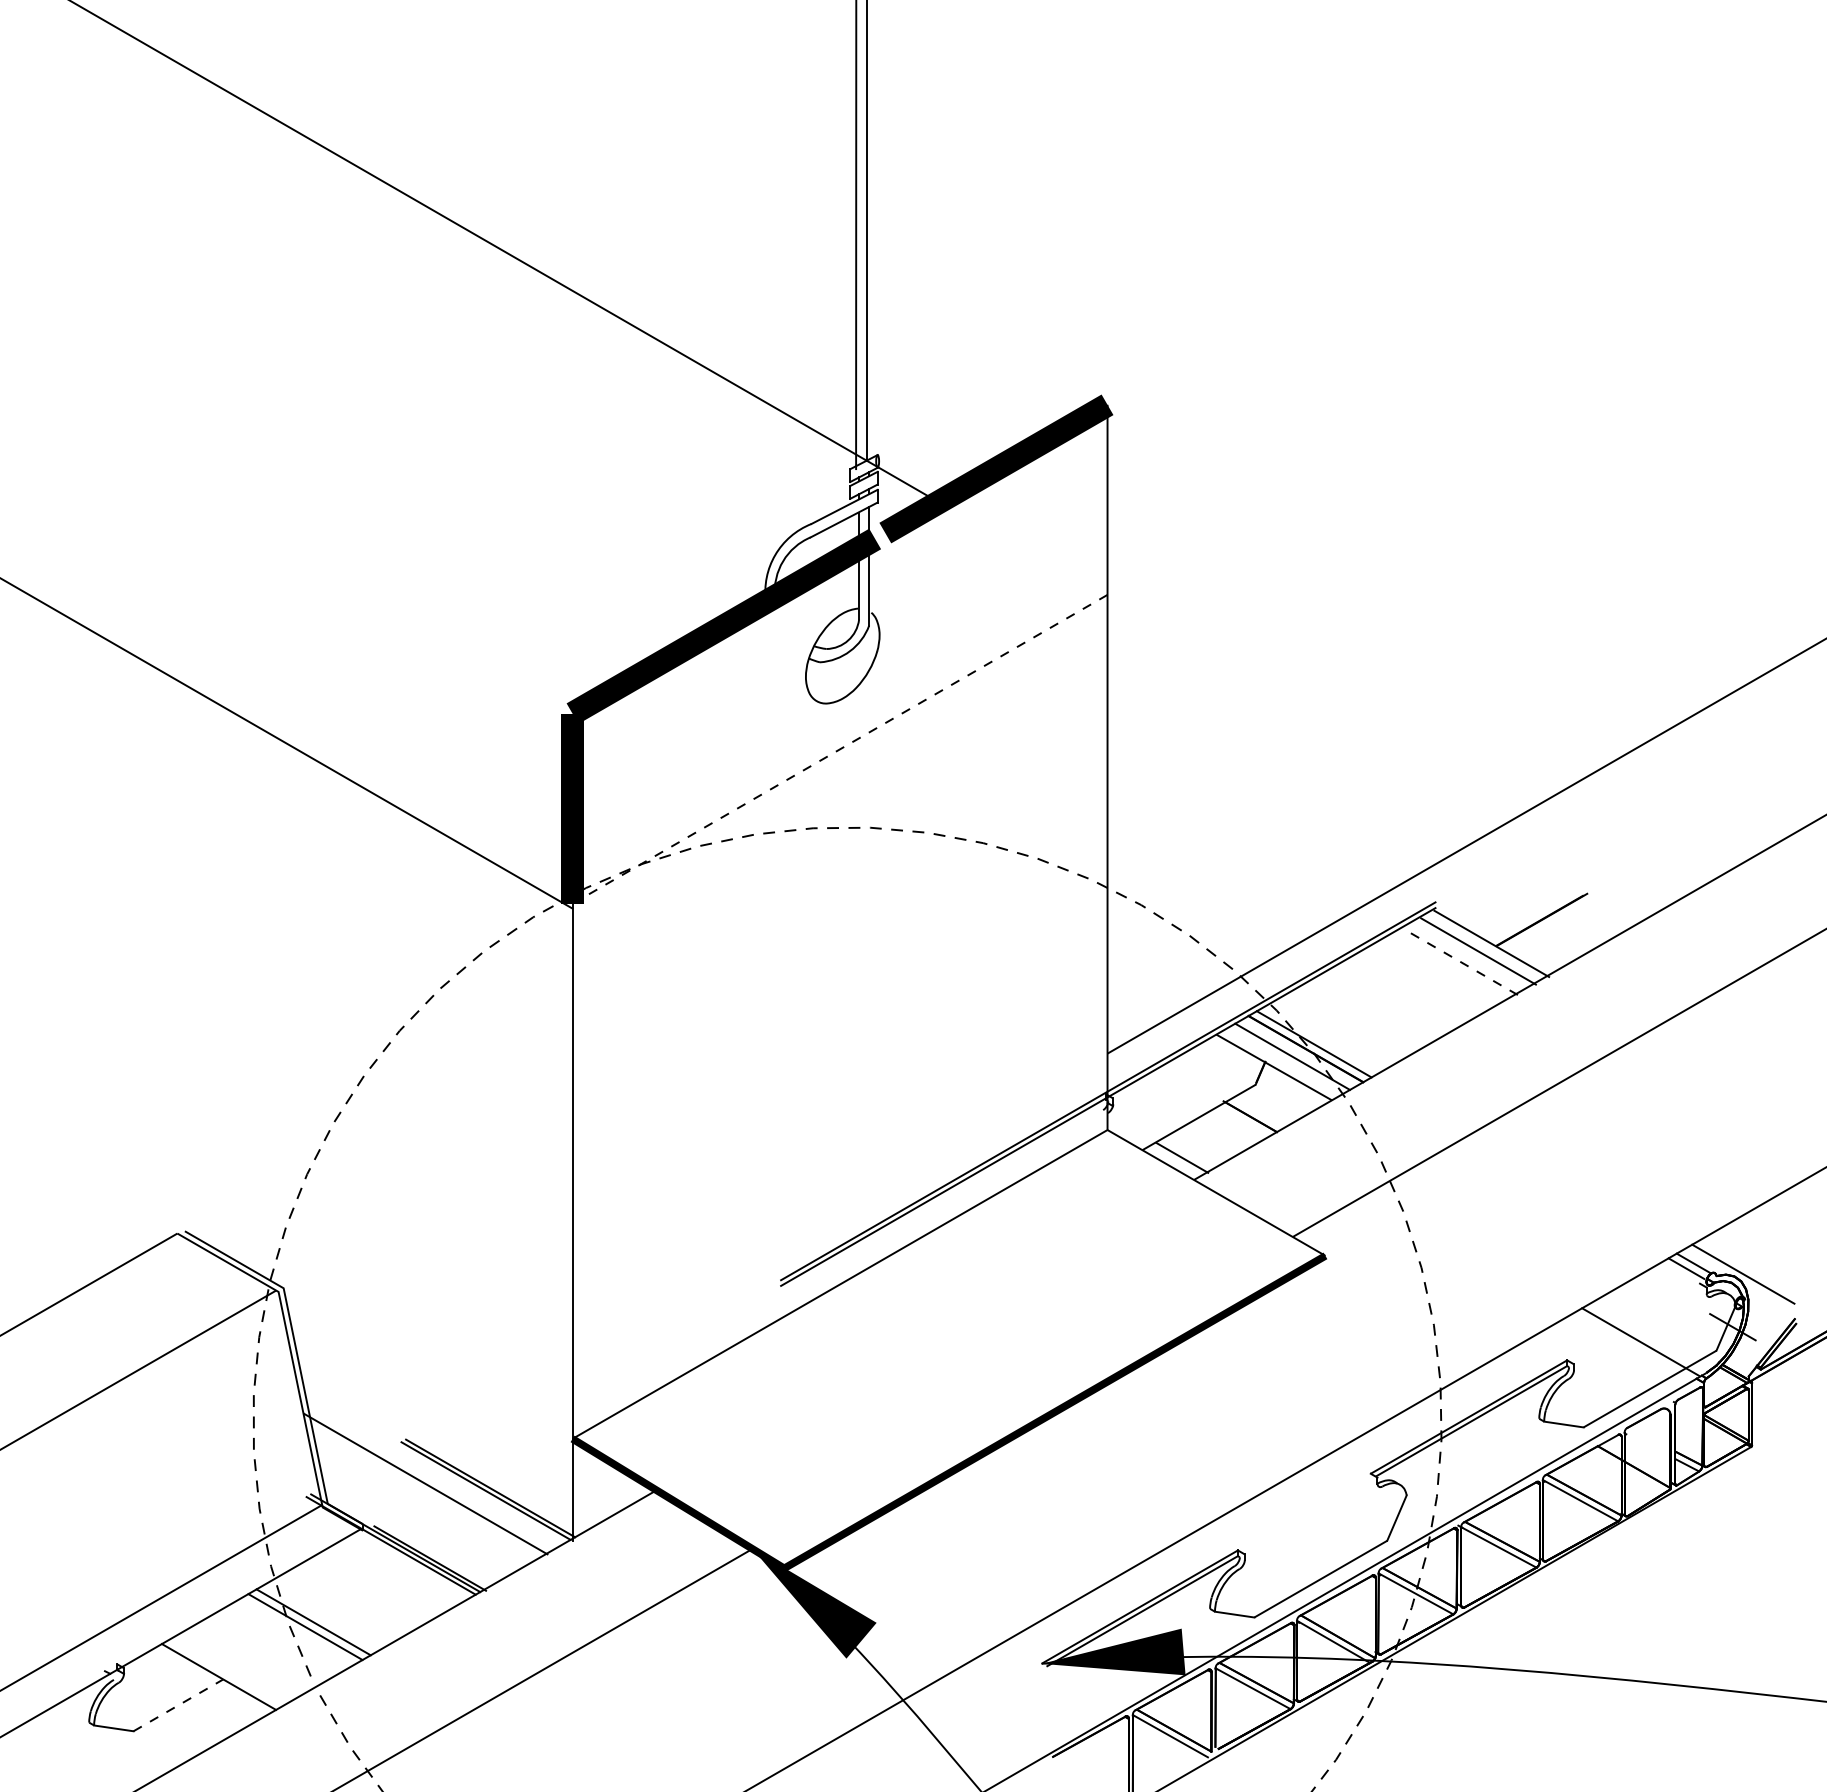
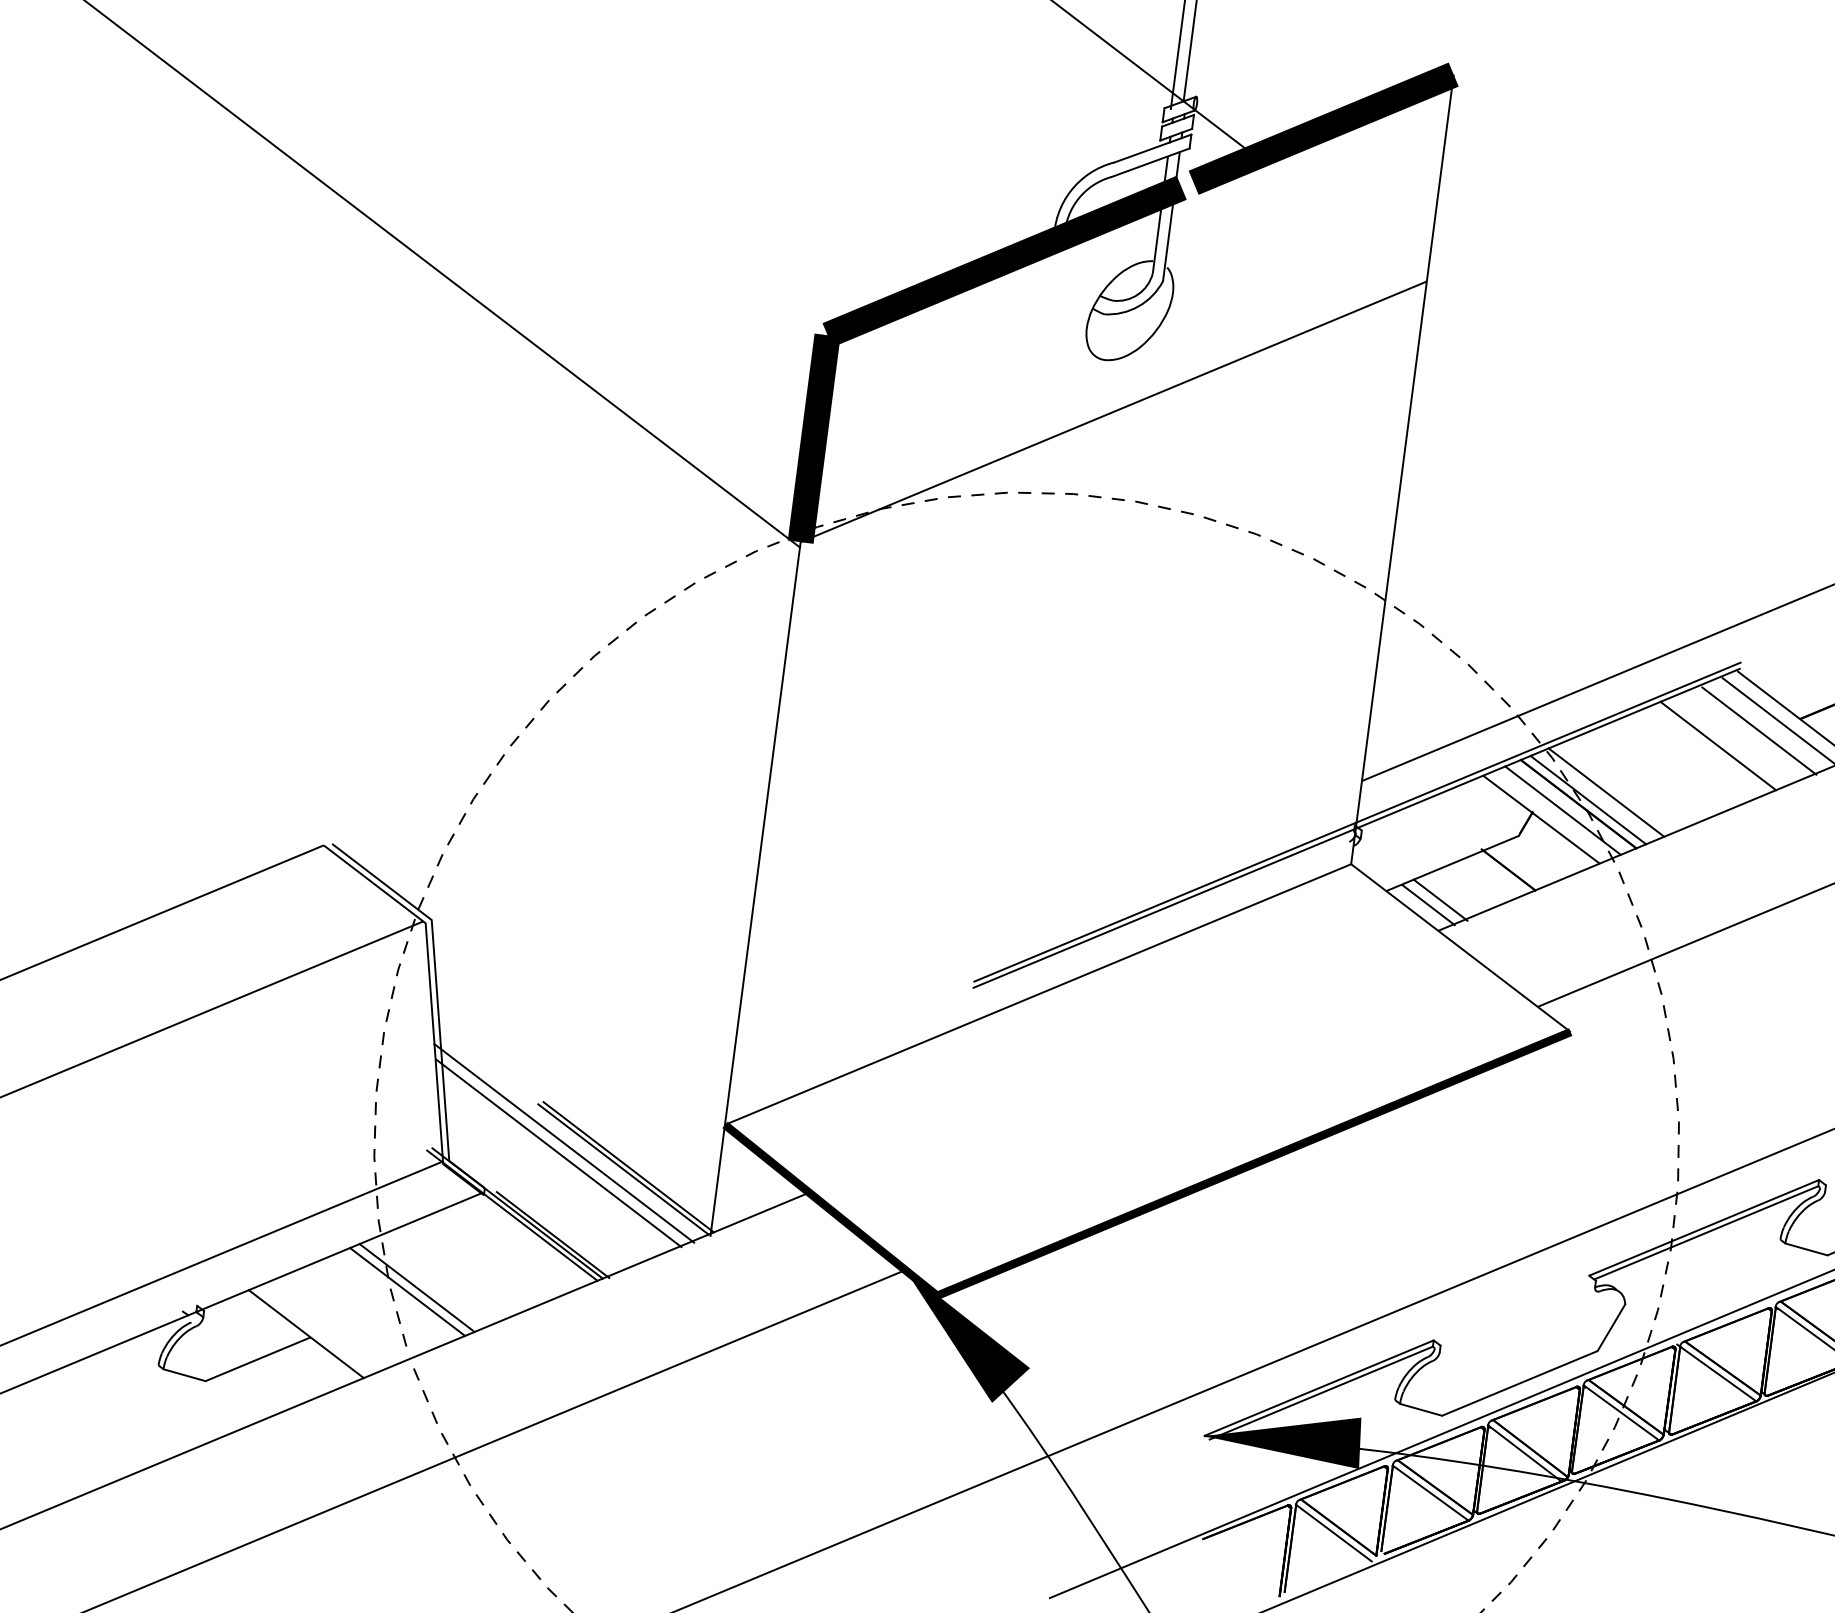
line: (840, 749) -> (1114, 412), dashed -> solid
line: (1460, 961) -> (1759, 730), dashed -> solid
line: (1424, 980) -> (1717, 746), added
line: (1329, 1035) -> (1606, 792), added
line: (1192, 1151) -> (1440, 899), added
line: (429, 1474) -> (564, 1143), added
line: (178, 1705) -> (258, 1359), dashed -> solid

